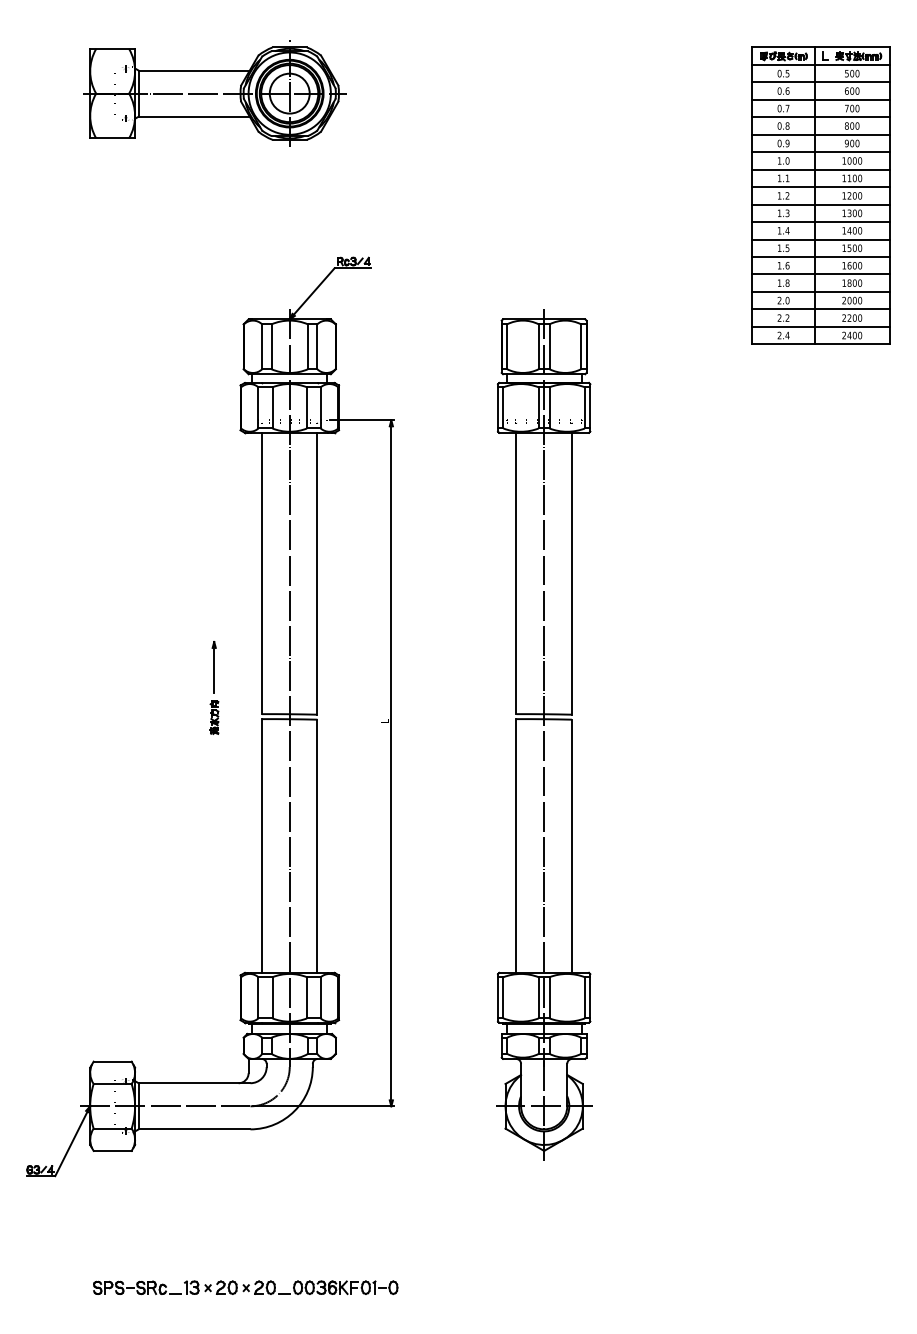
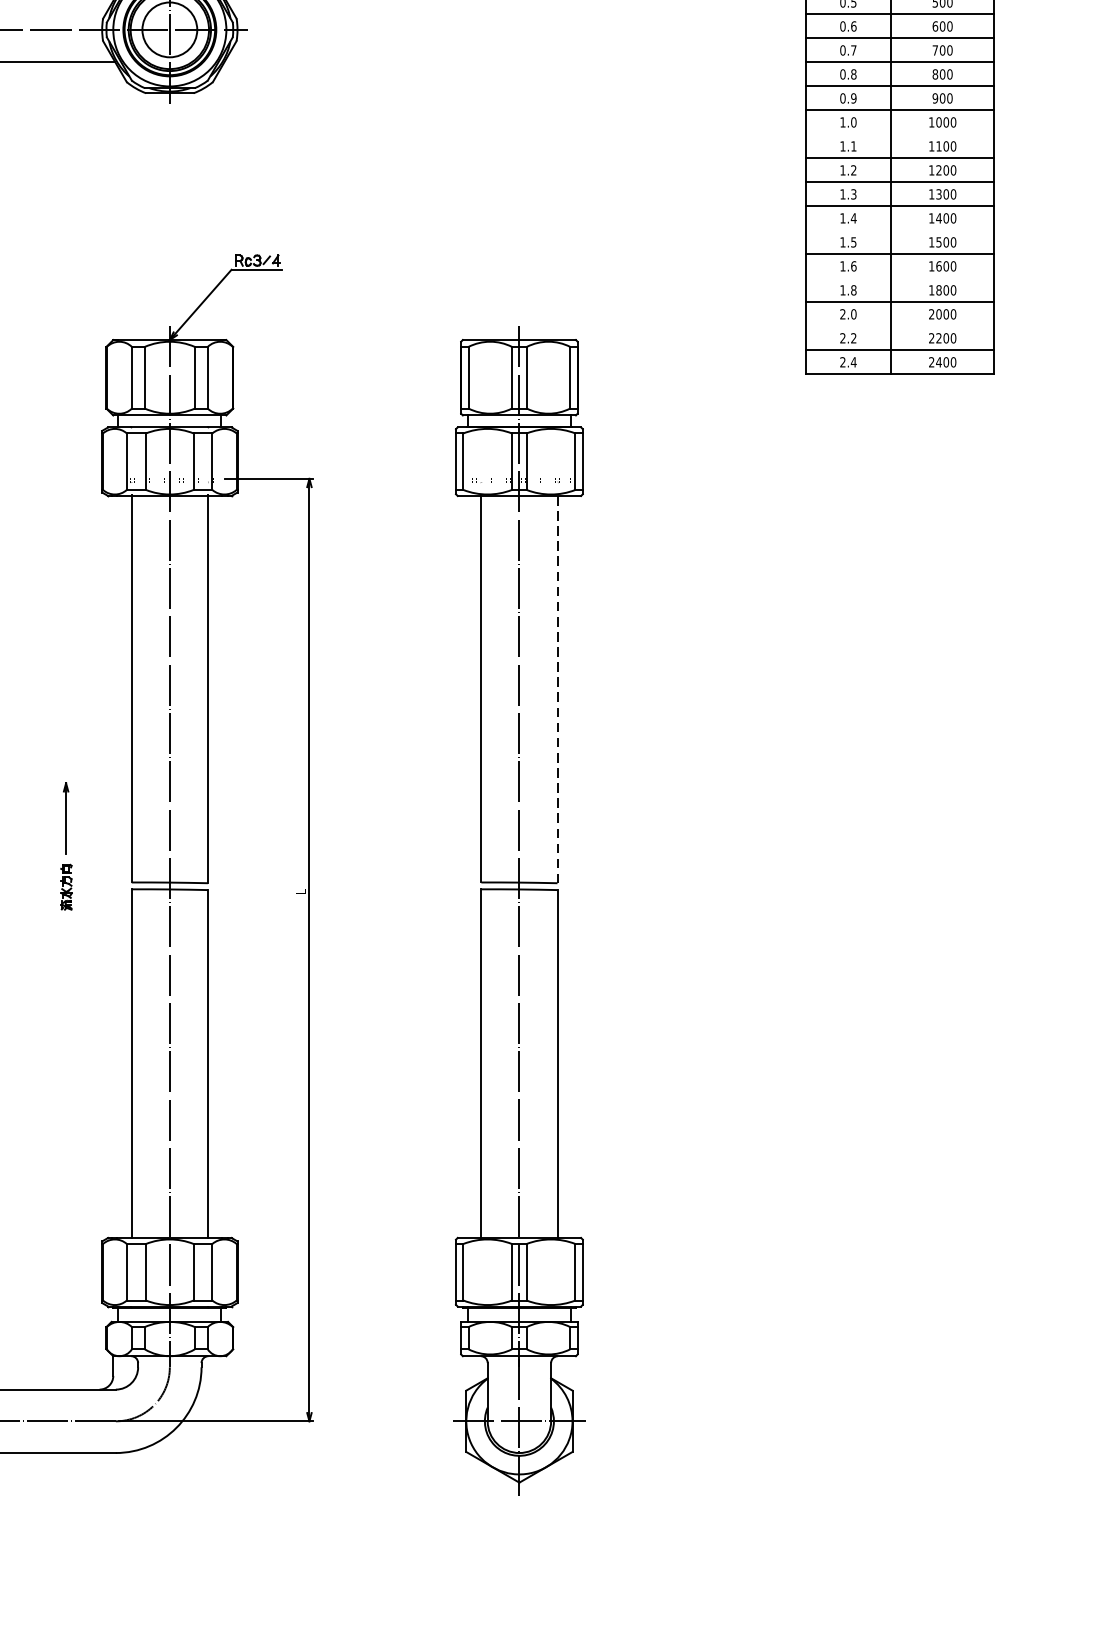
line: (820, 169) -> (899, 134), removed
line: (820, 239) -> (899, 230), removed
line: (820, 274) -> (899, 278), removed
line: (820, 309) -> (899, 326), removed
line: (571, 573) -> (556, 689), solid -> dashed

